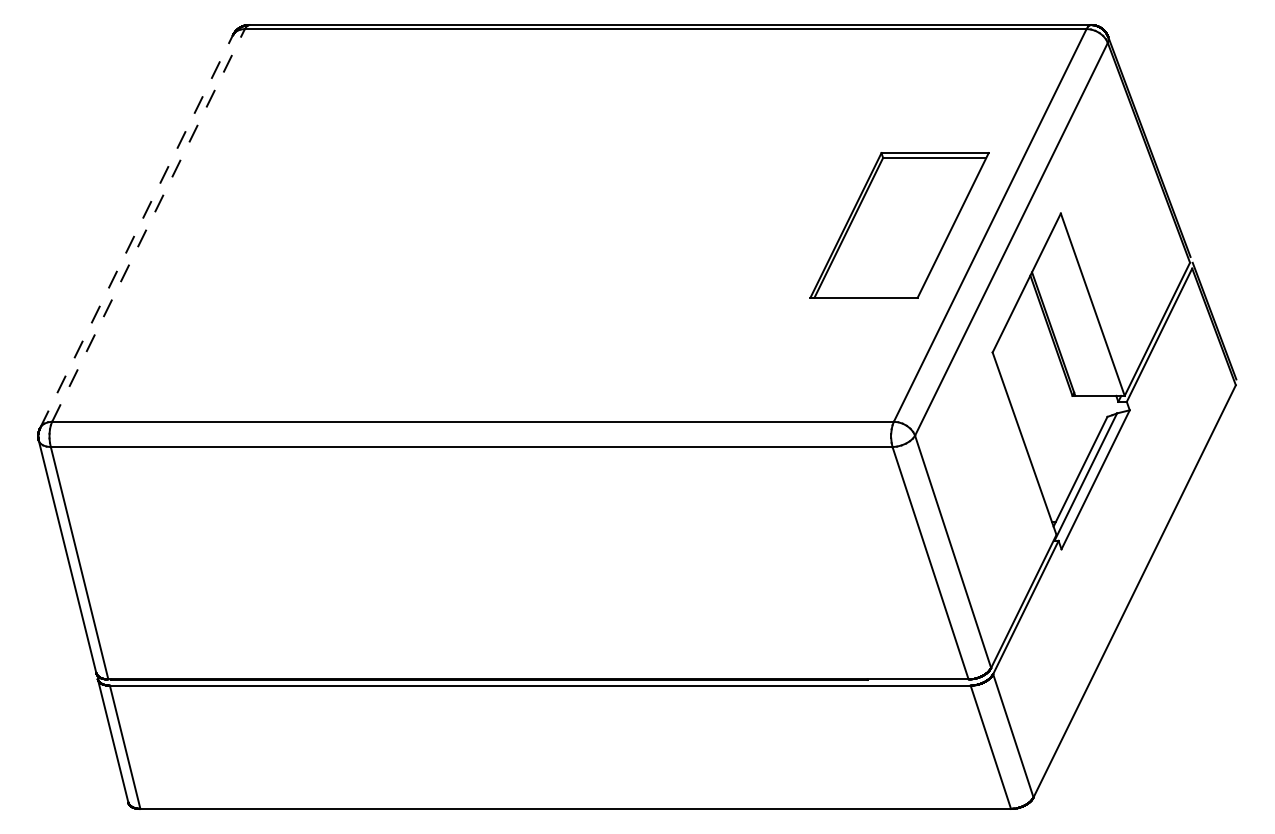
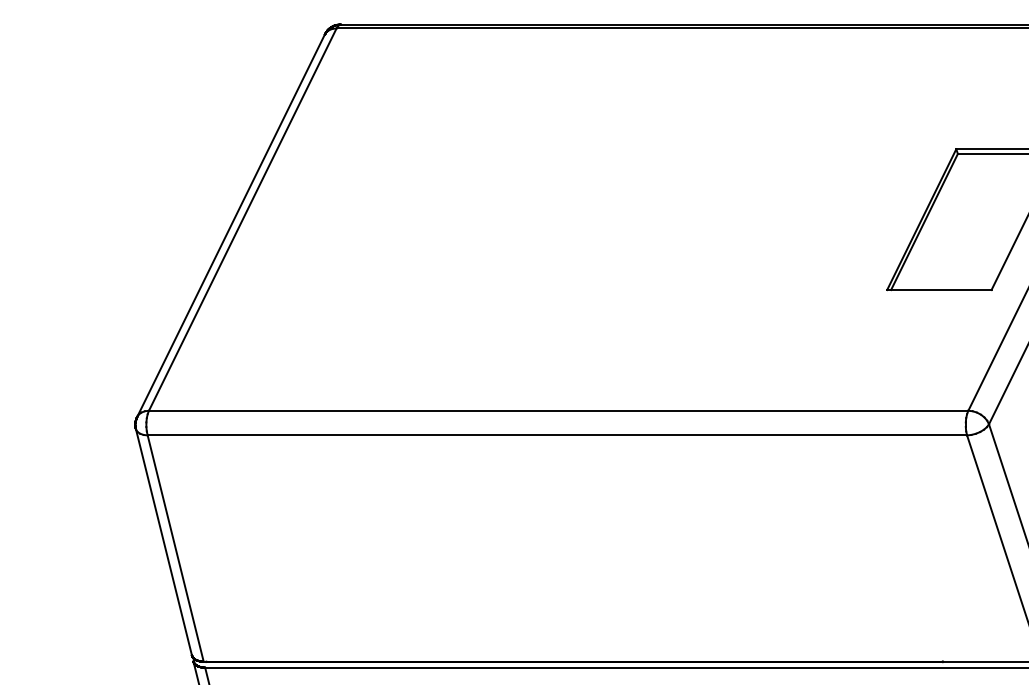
line: (148, 225) -> (242, 219), dashed -> solid
line: (136, 231) -> (231, 225), dashed -> solid

